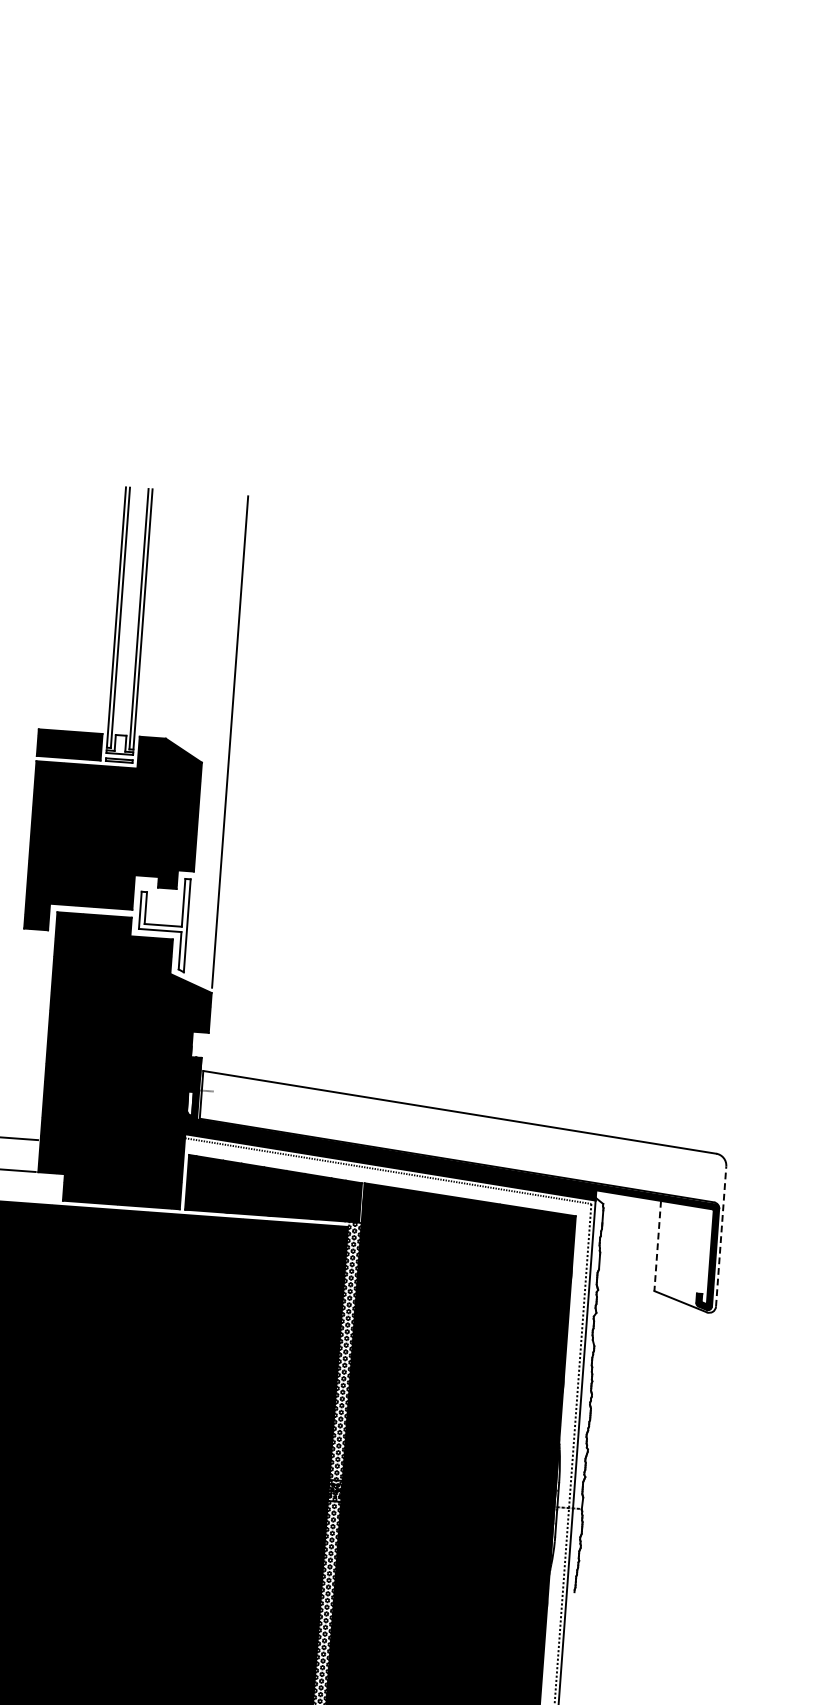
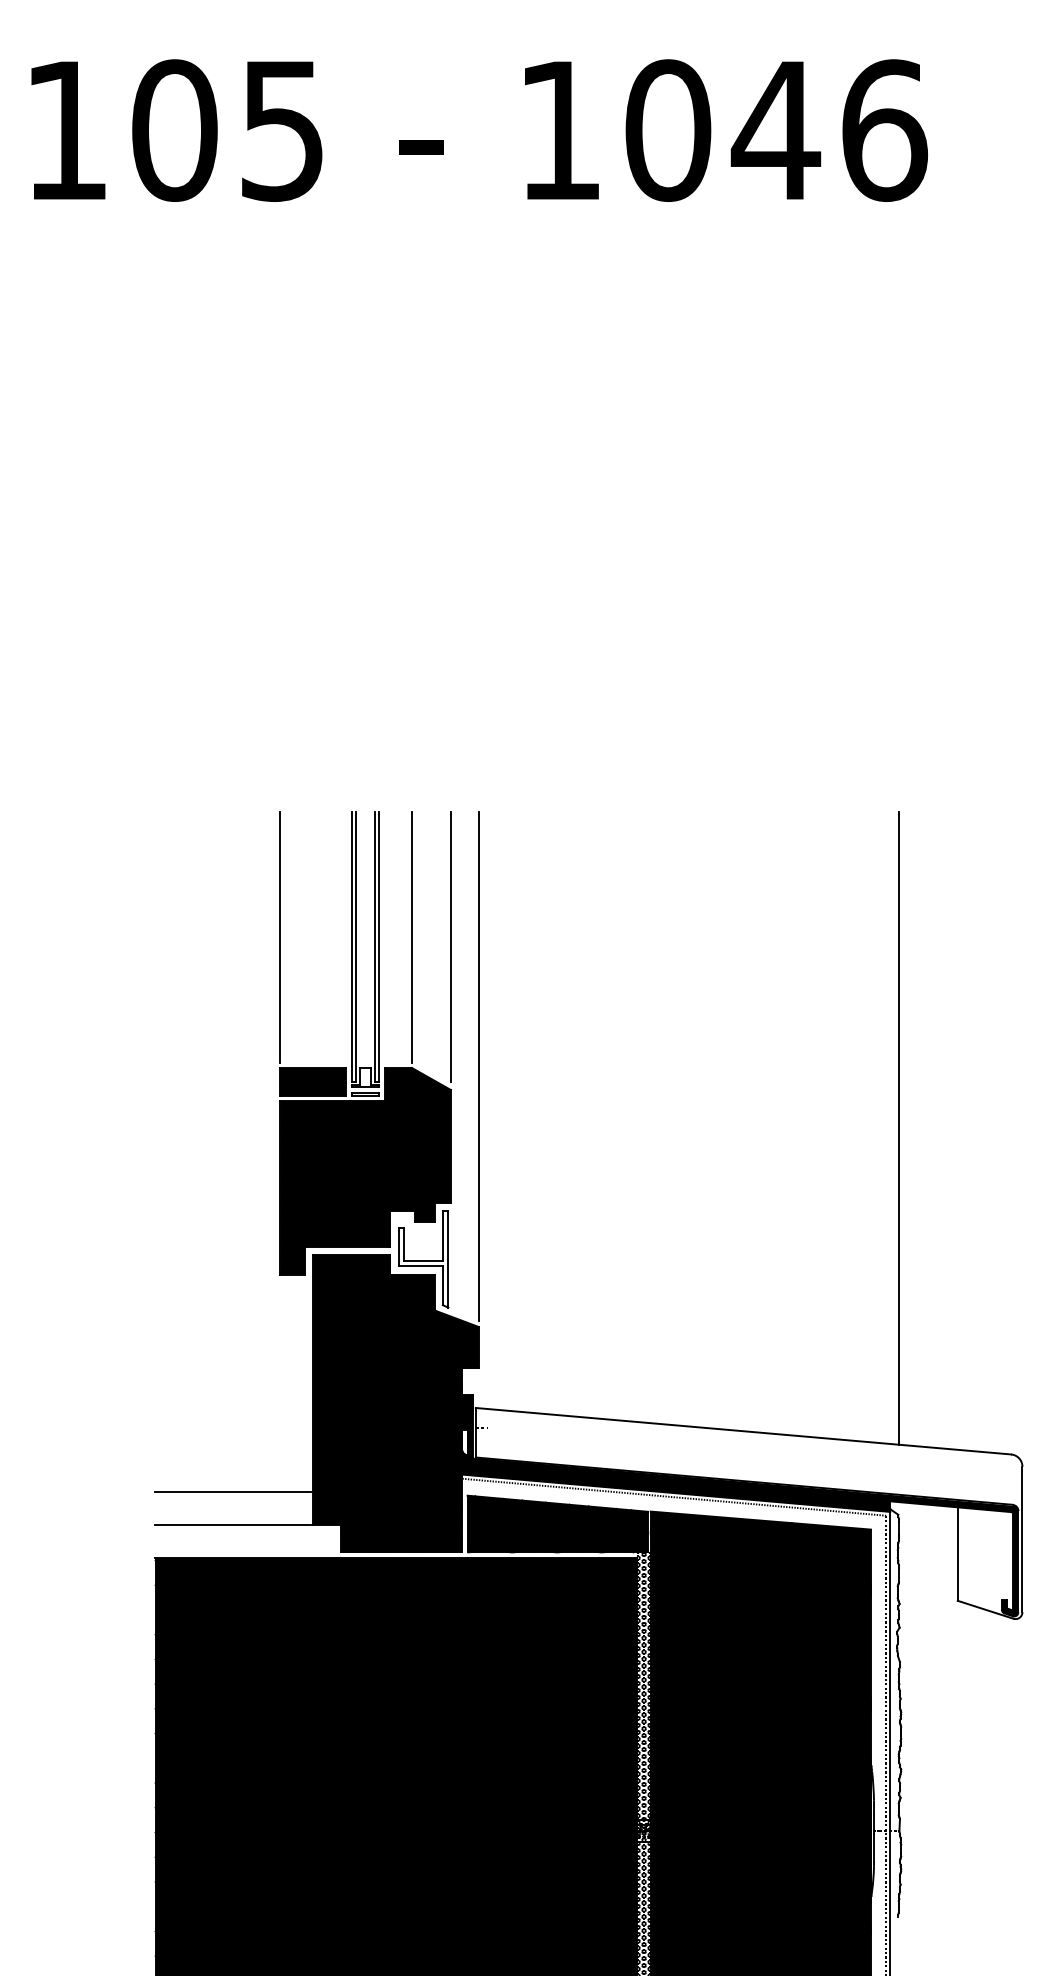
line: (48, 602) -> (280, 936), added
line: (175, 611) -> (412, 936), added
line: (212, 624) -> (451, 946), added
line: (630, 830) -> (898, 1127), added
line: (721, 1236) -> (1022, 1539), dashed -> solid
line: (657, 1246) -> (957, 1554), dashed -> solid

